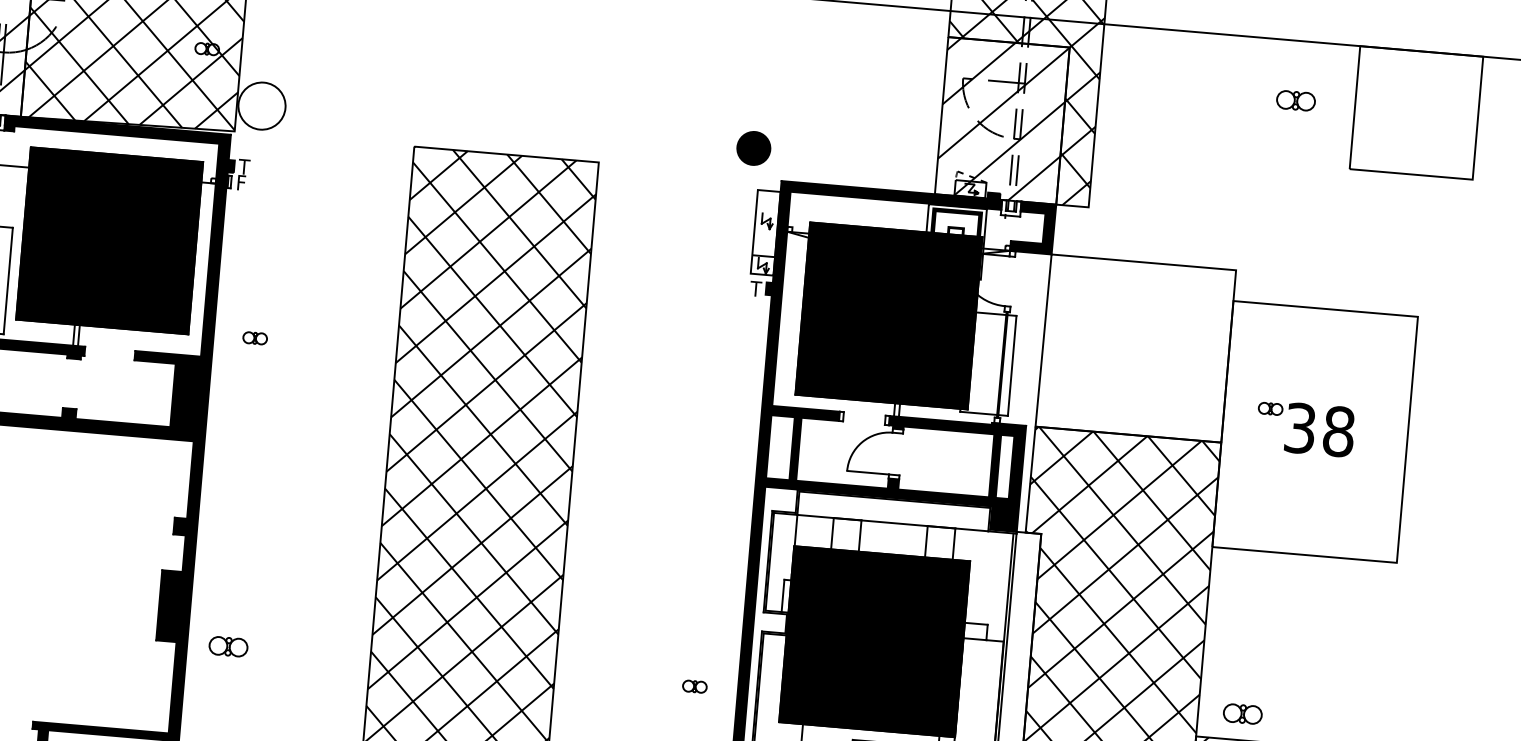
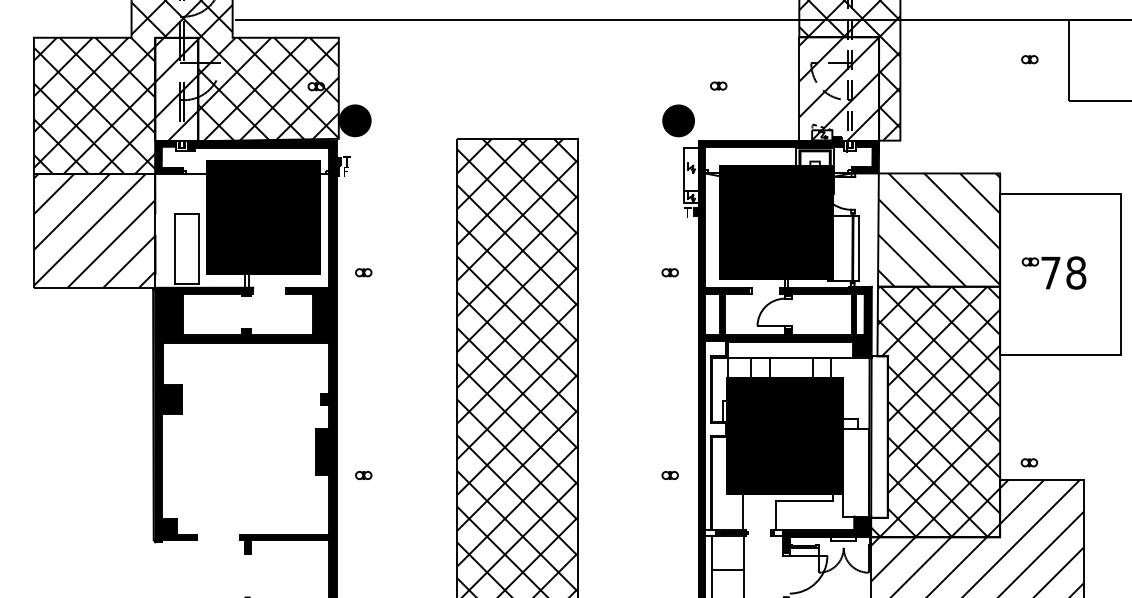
part: (819, 99) -> (718, 85), added
part: (1295, 100) -> (1029, 59), size x0.62
fill: (260, 105) -> (354, 120), added
part: (753, 147) -> (678, 120), size x1.43
hatch: (1136, 347) -> (939, 229), added
part: (720, 377) -> (669, 272), added
text: (1299, 427) -> (1050, 272), 38 -> 78
part: (228, 646) -> (363, 475), size x0.62
part: (1243, 713) -> (1029, 462), size x0.62

